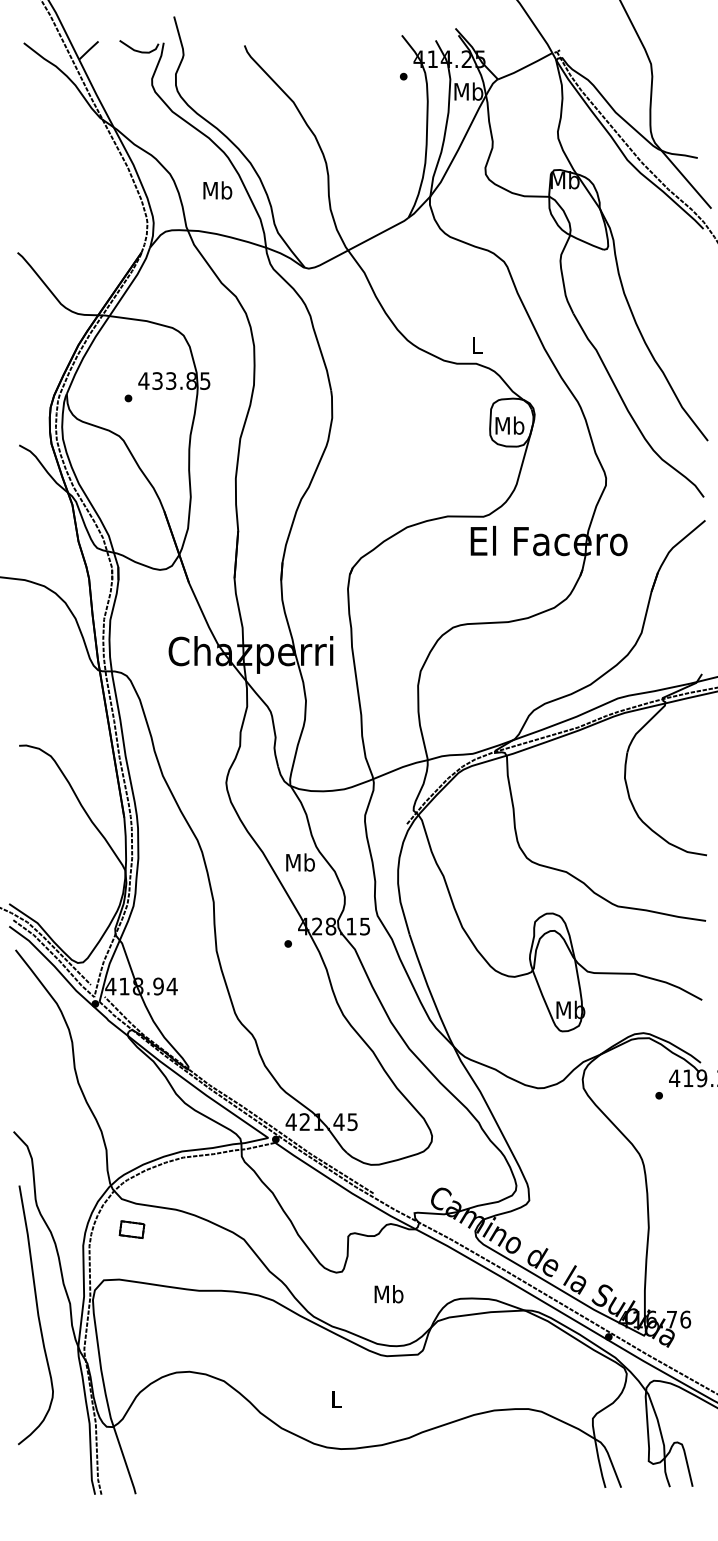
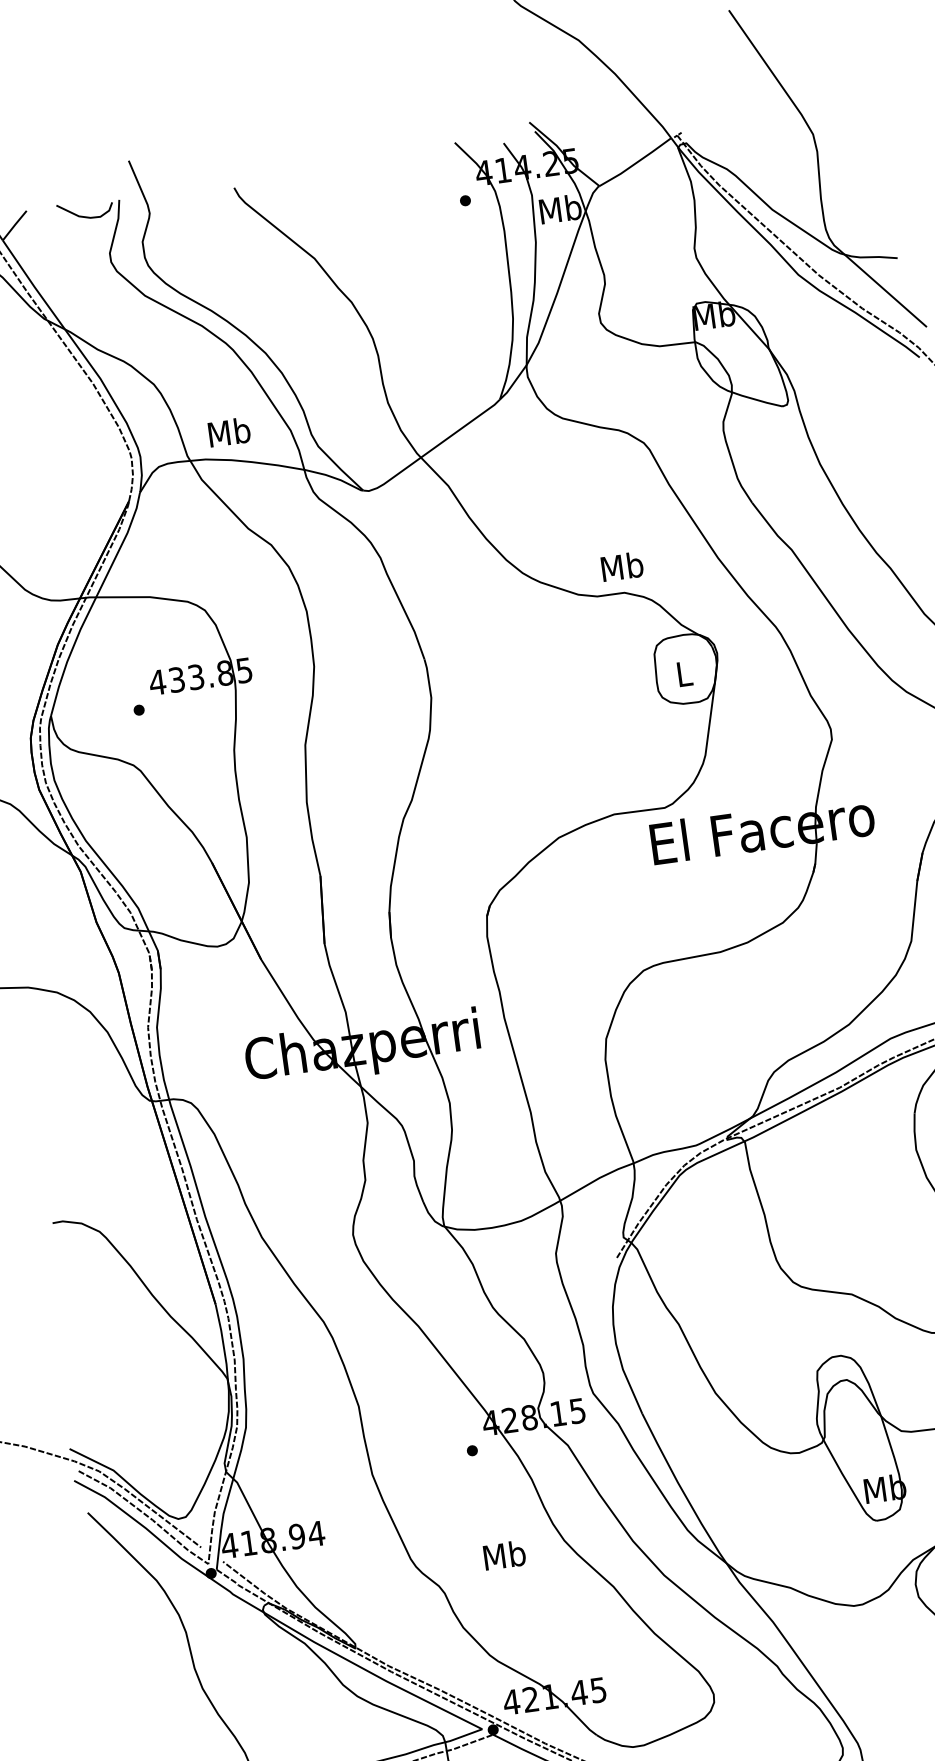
text: (217, 190) -> (229, 432), moved
text: (477, 345) -> (622, 566), L -> Mb
text: (509, 425) -> (683, 673), Mb -> L
text: (300, 862) -> (504, 1555), moved

